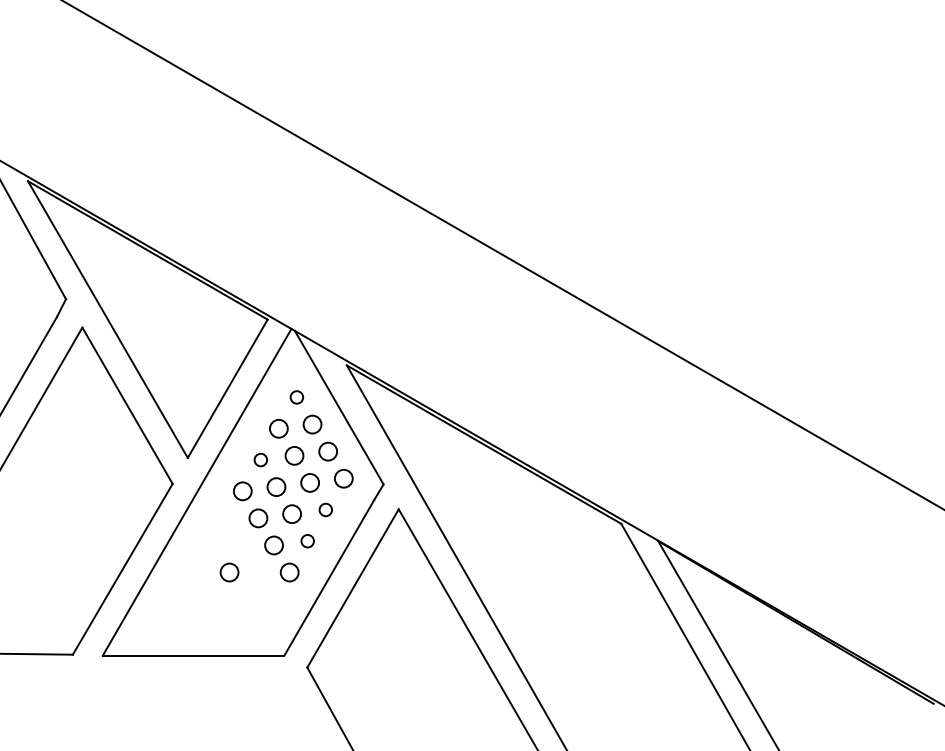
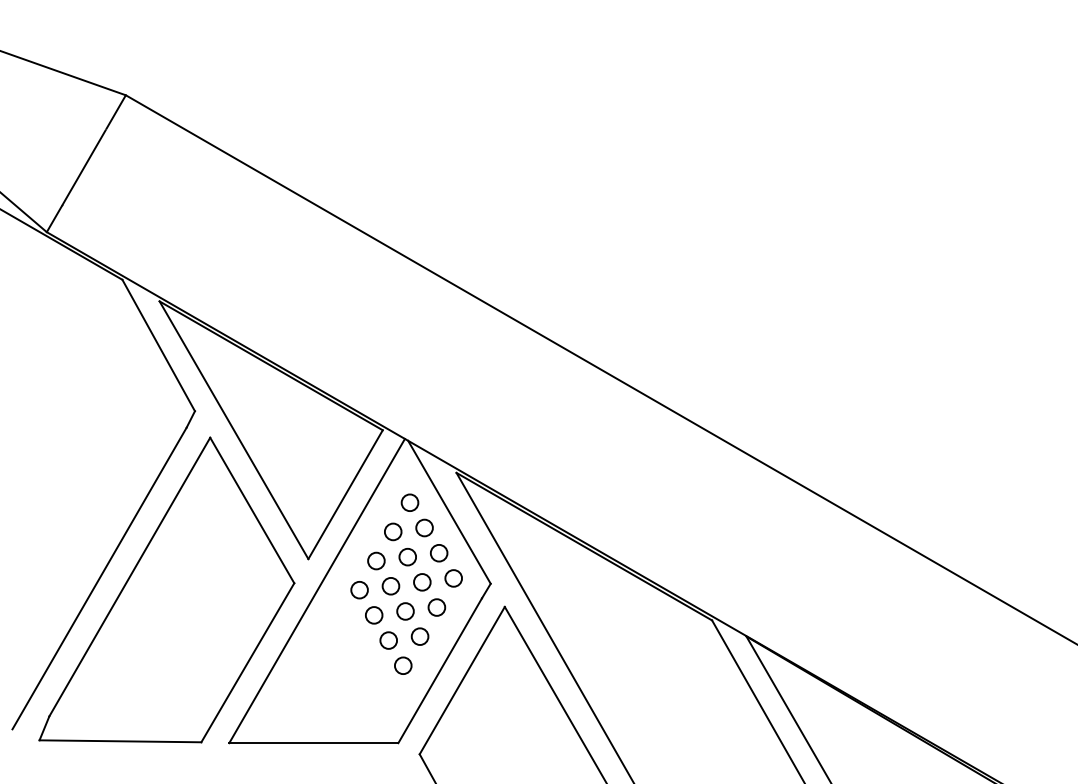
circle: (296, 397) -> (409, 502), size x1.43
circle: (260, 459) -> (376, 560), size x1.43
circle: (325, 509) -> (436, 607), size x1.43
circle: (307, 541) -> (419, 636), size x1.43
circle: (229, 572) -> (347, 665), removed

